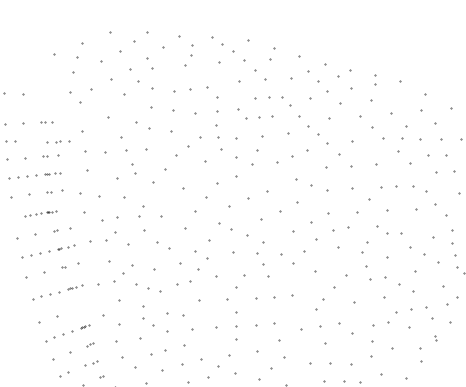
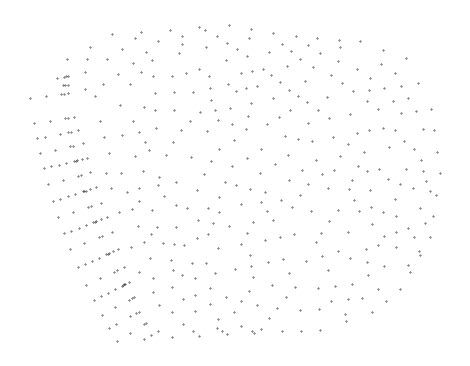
part: (141, 37) -> (138, 35), size x0.62
part: (217, 39) -> (202, 28), size x0.62
part: (43, 83) -> (62, 85), added
part: (58, 142) -> (69, 132), moved
part: (40, 213) -> (74, 194), size x1.67
part: (80, 308) -> (119, 269), added
part: (420, 354) -> (409, 268), size x0.62

